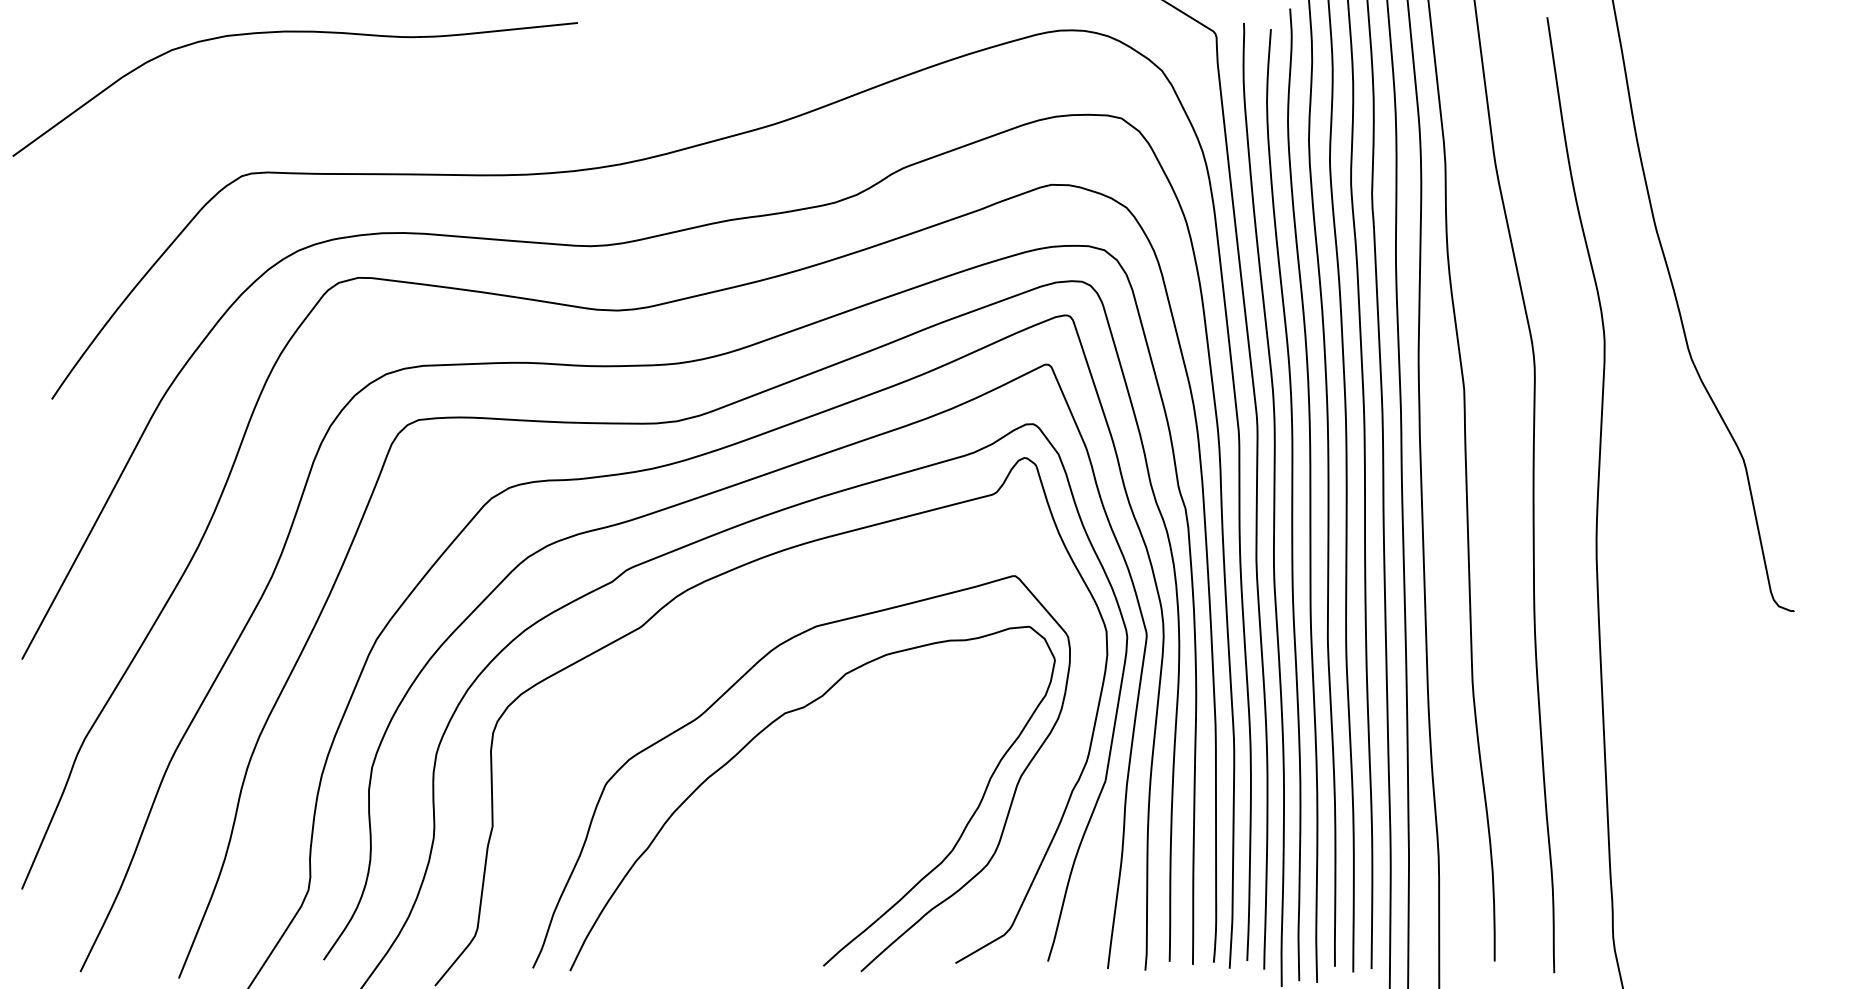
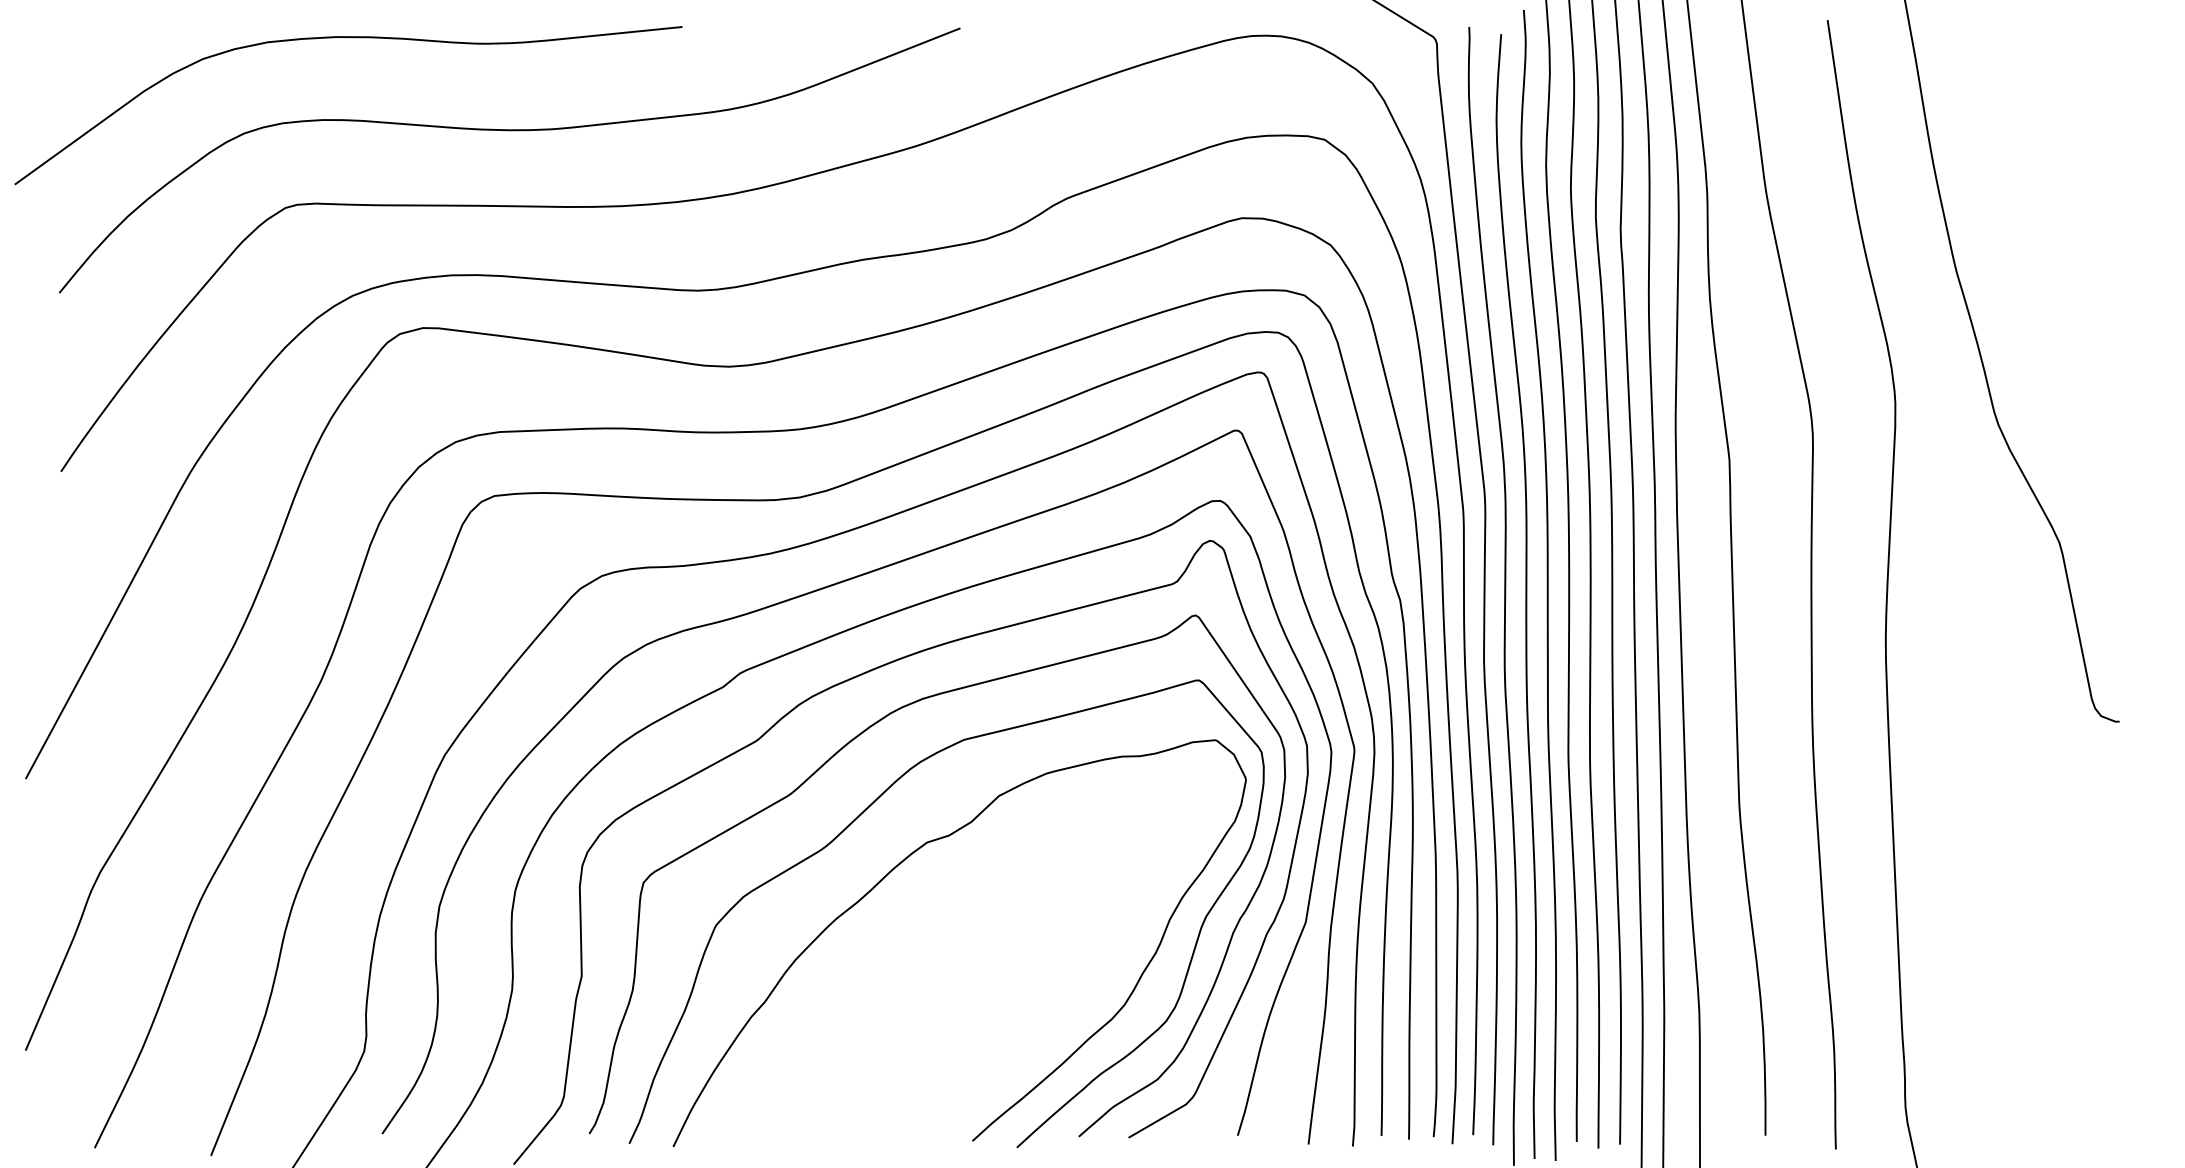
curve: (431, 111) -> (509, 131), added
curve: (705, 641) -> (833, 757), added

